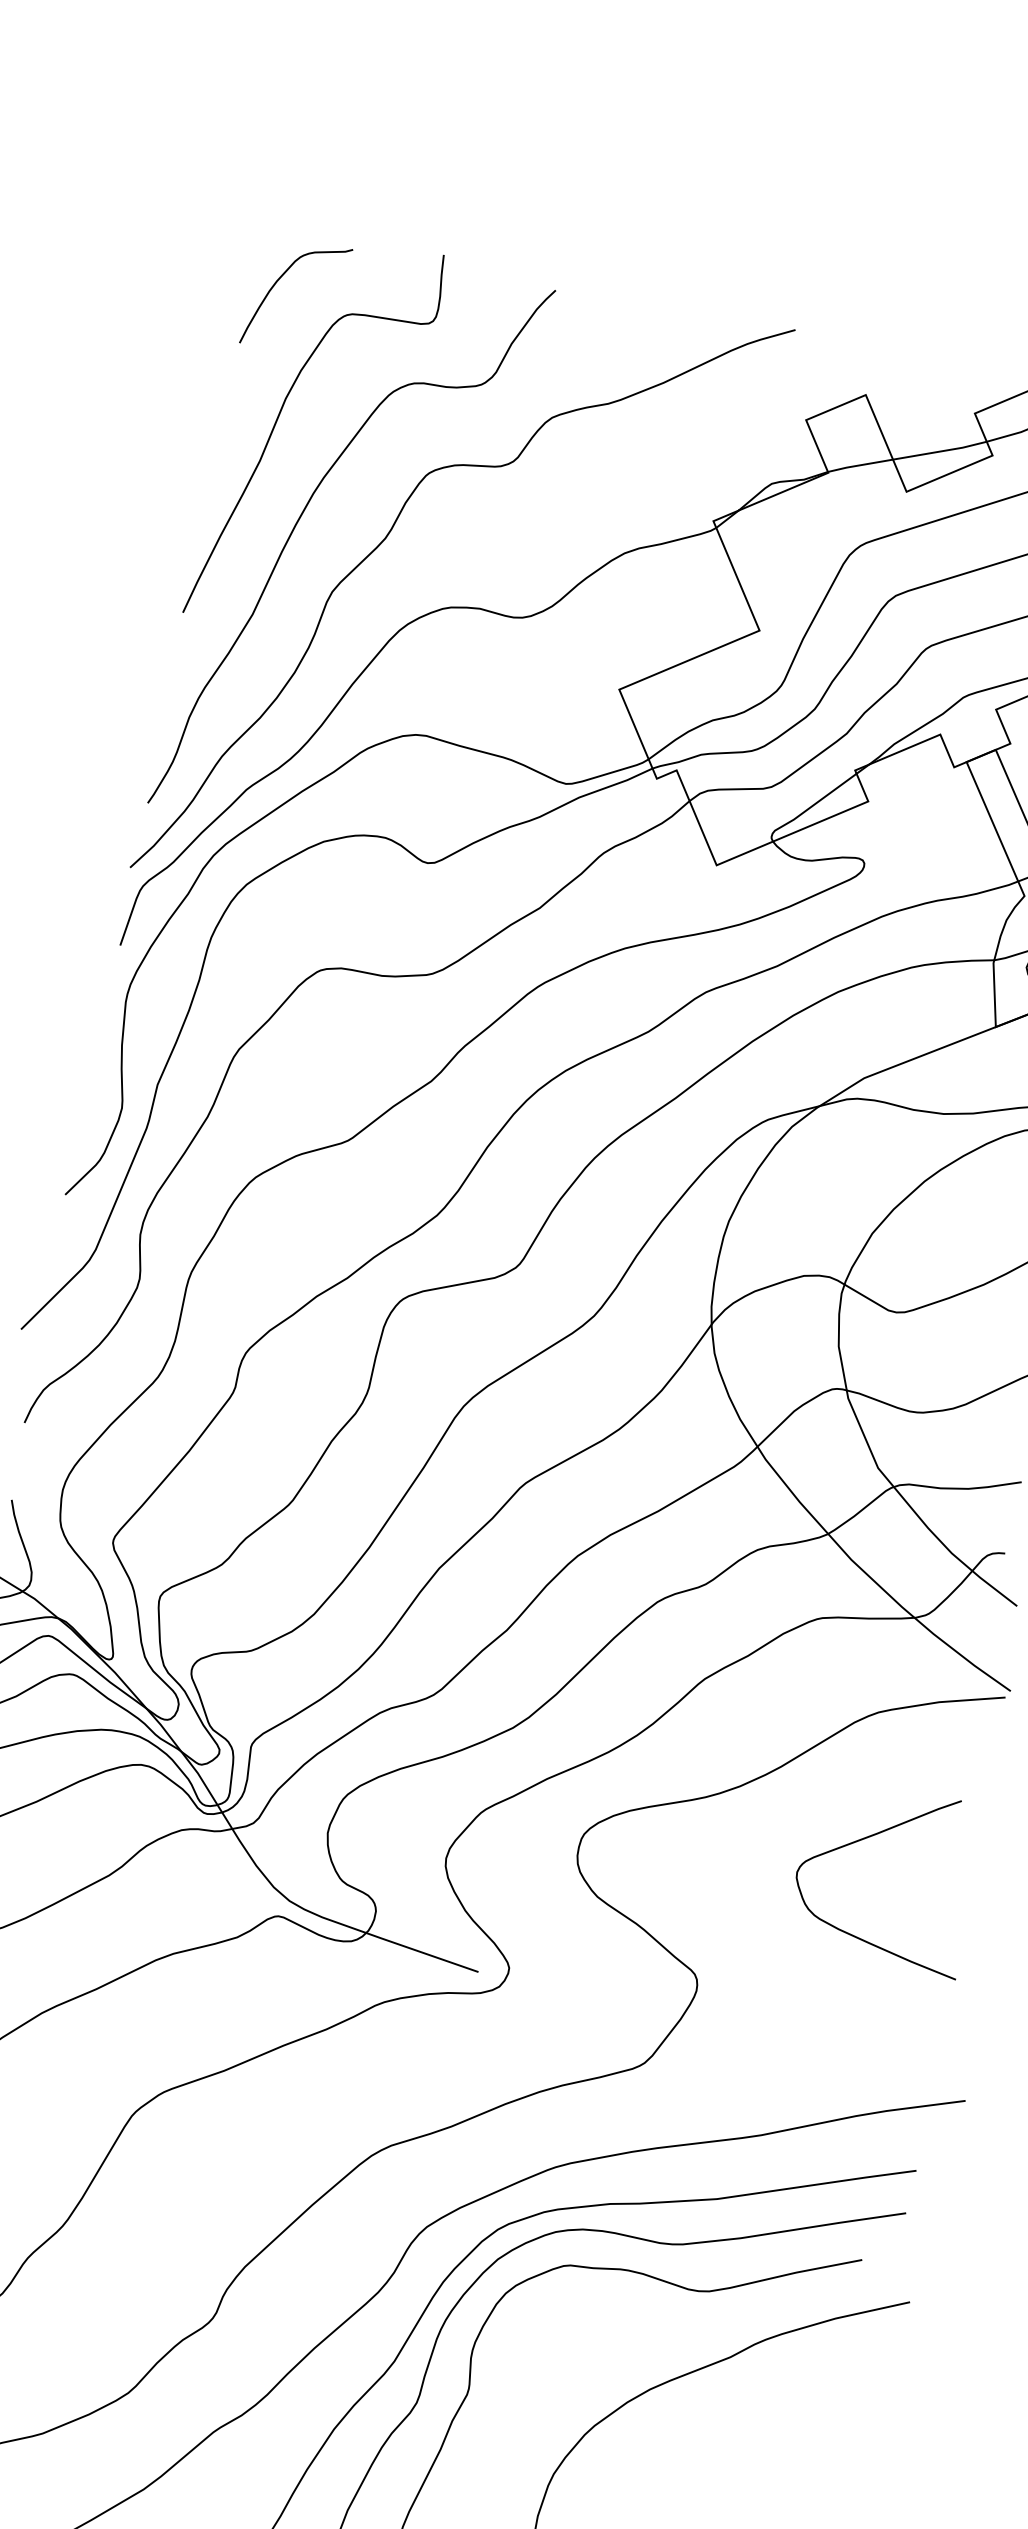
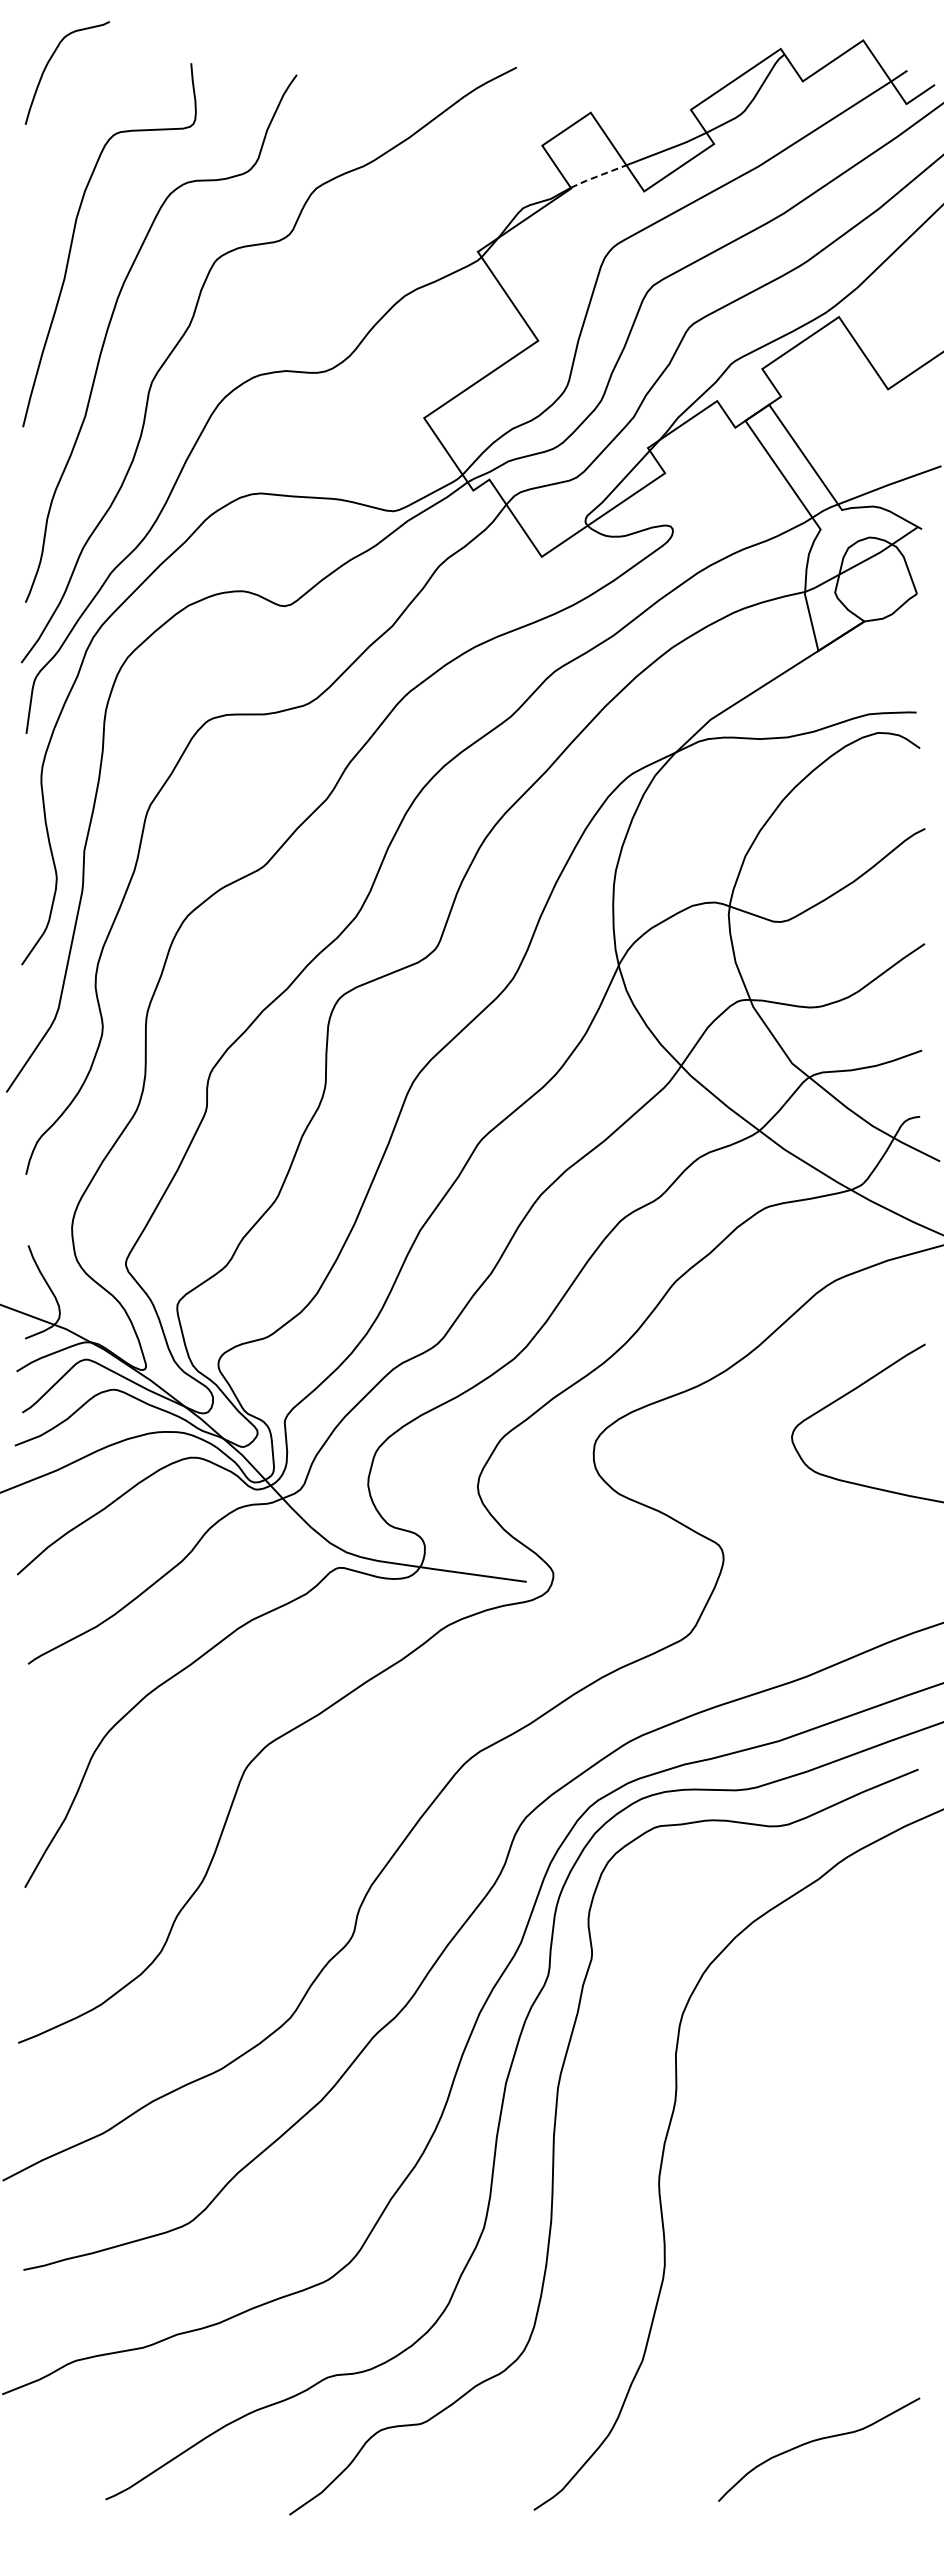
curve: (277, 282) -> (48, 64), moved
line: (859, 465) -> (597, 176), solid -> dashed

